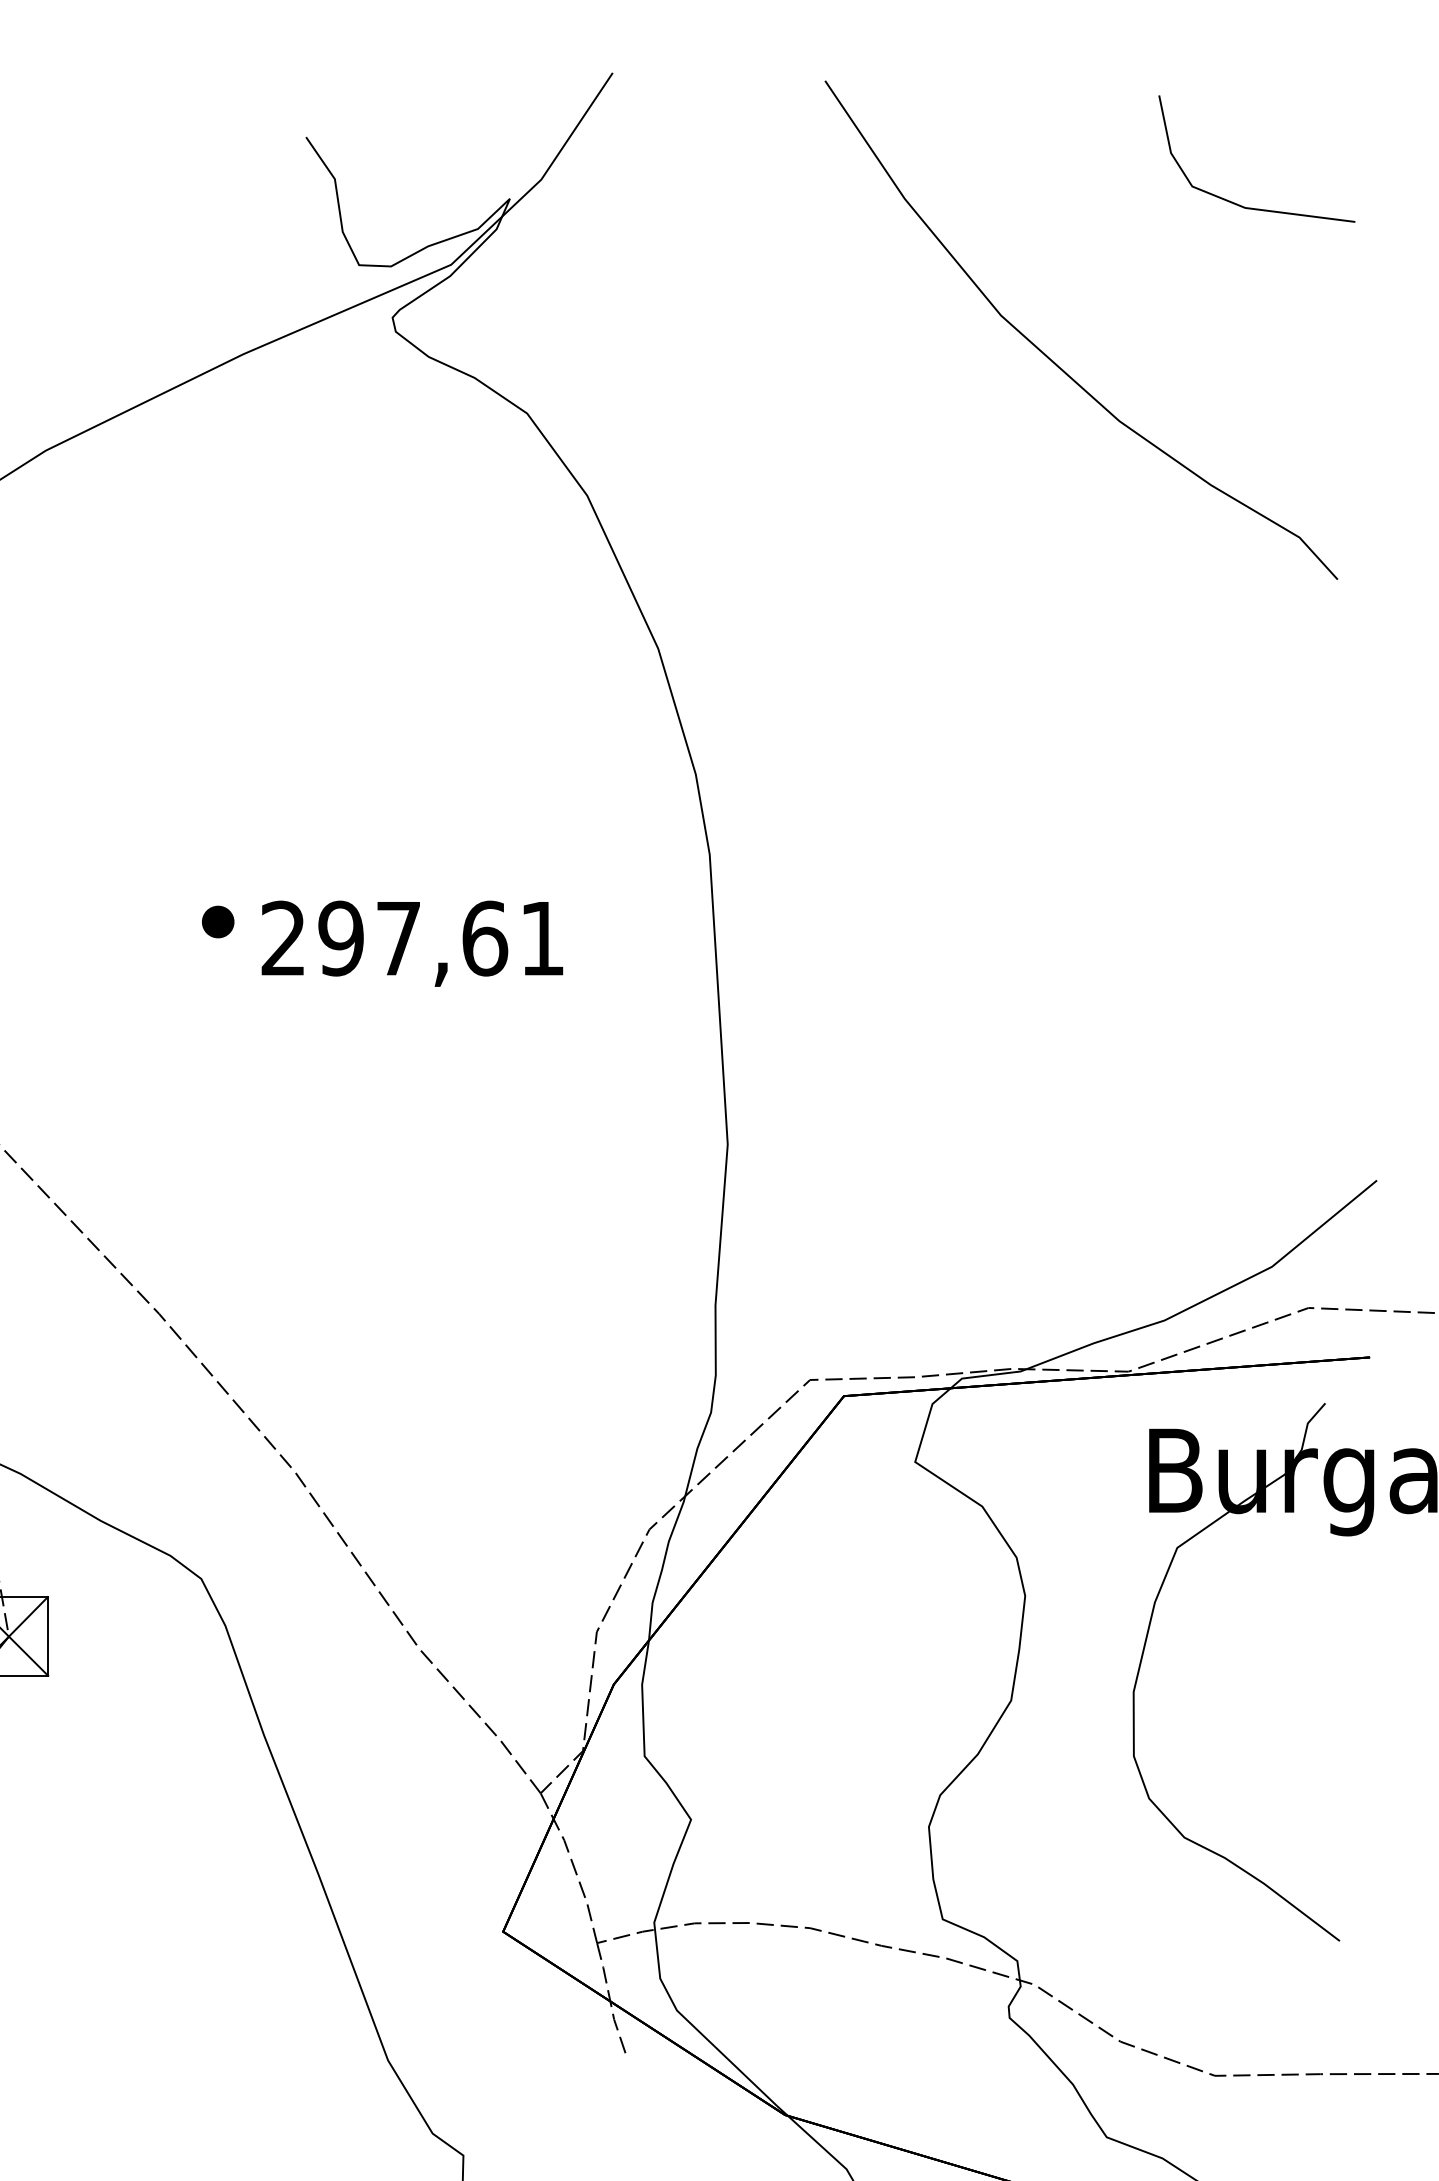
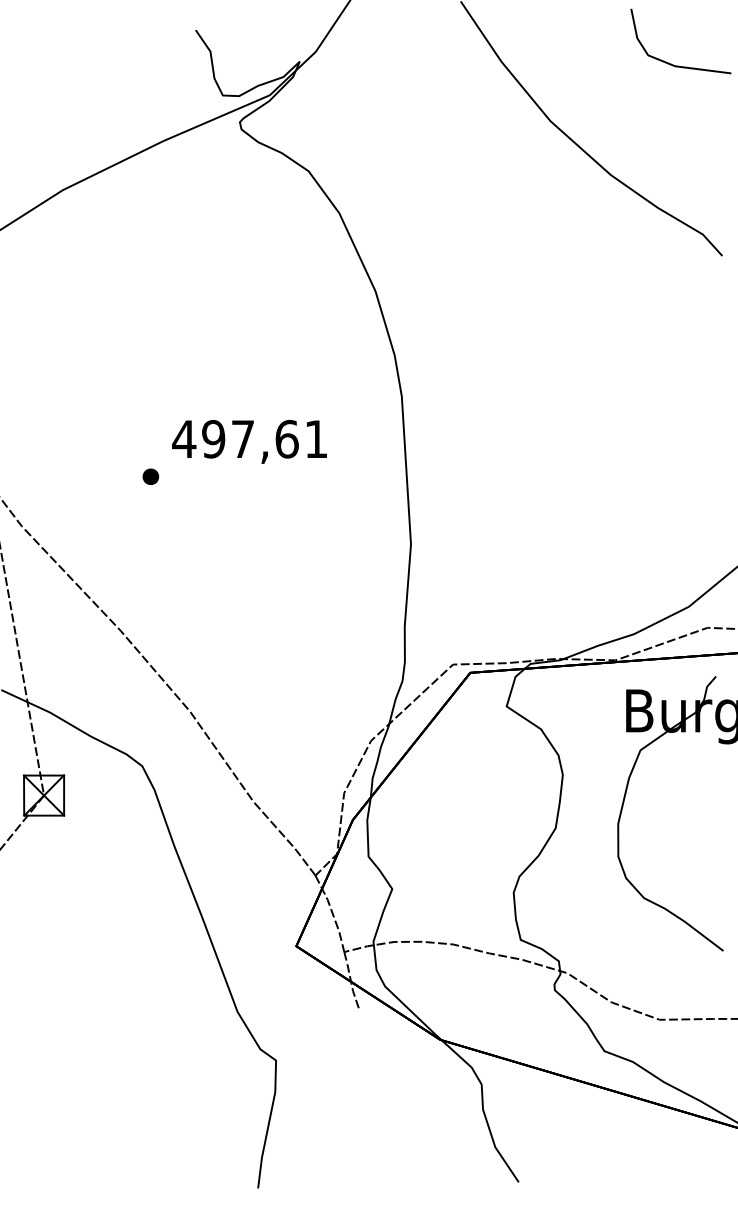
part: (217, 921) -> (150, 476), moved
text: (284, 937) -> (184, 438), 297,61 -> 497,61

